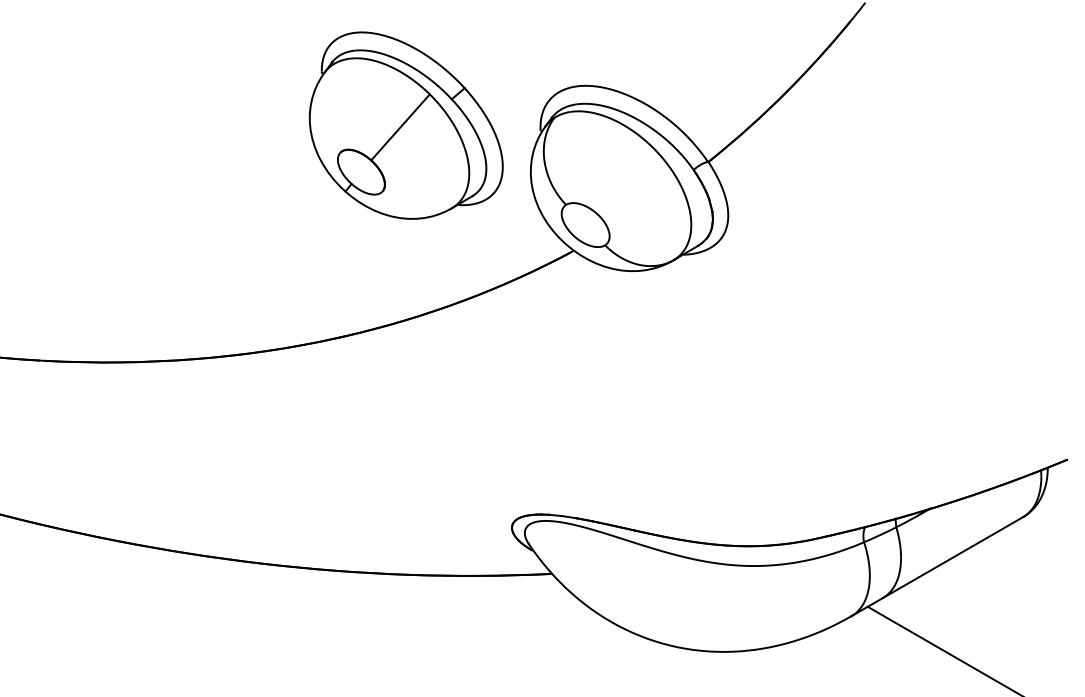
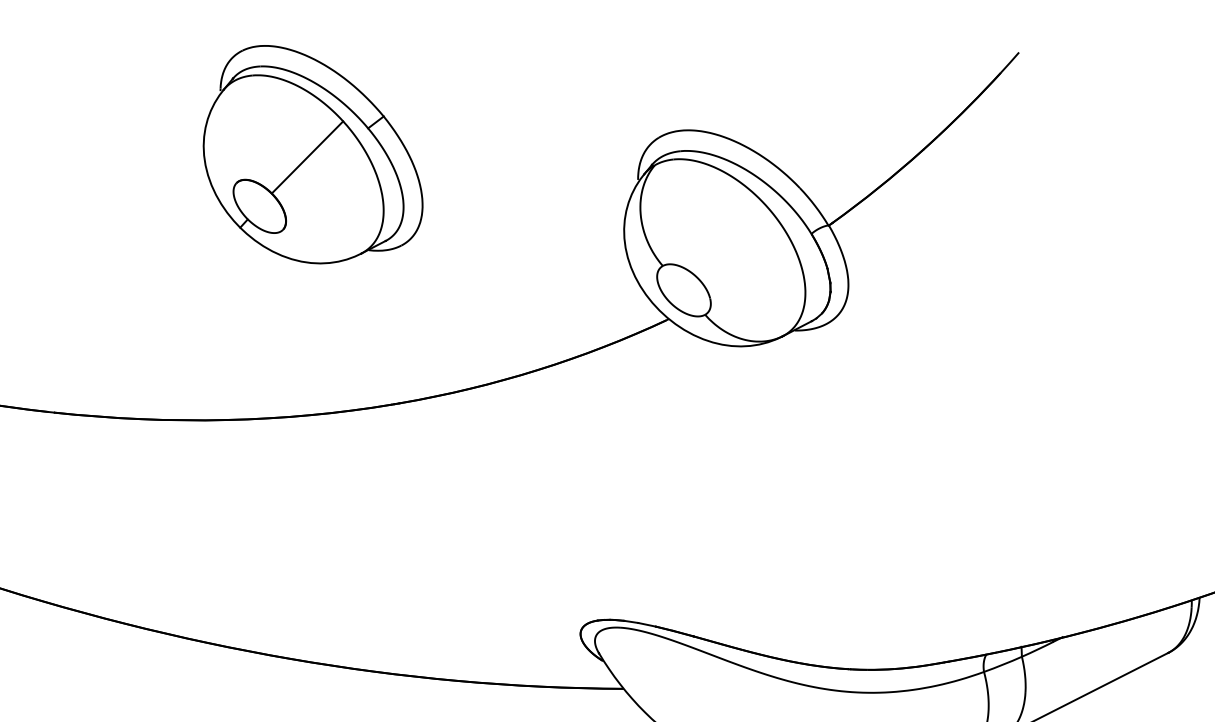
part: (406, 125) -> (314, 155), moved

